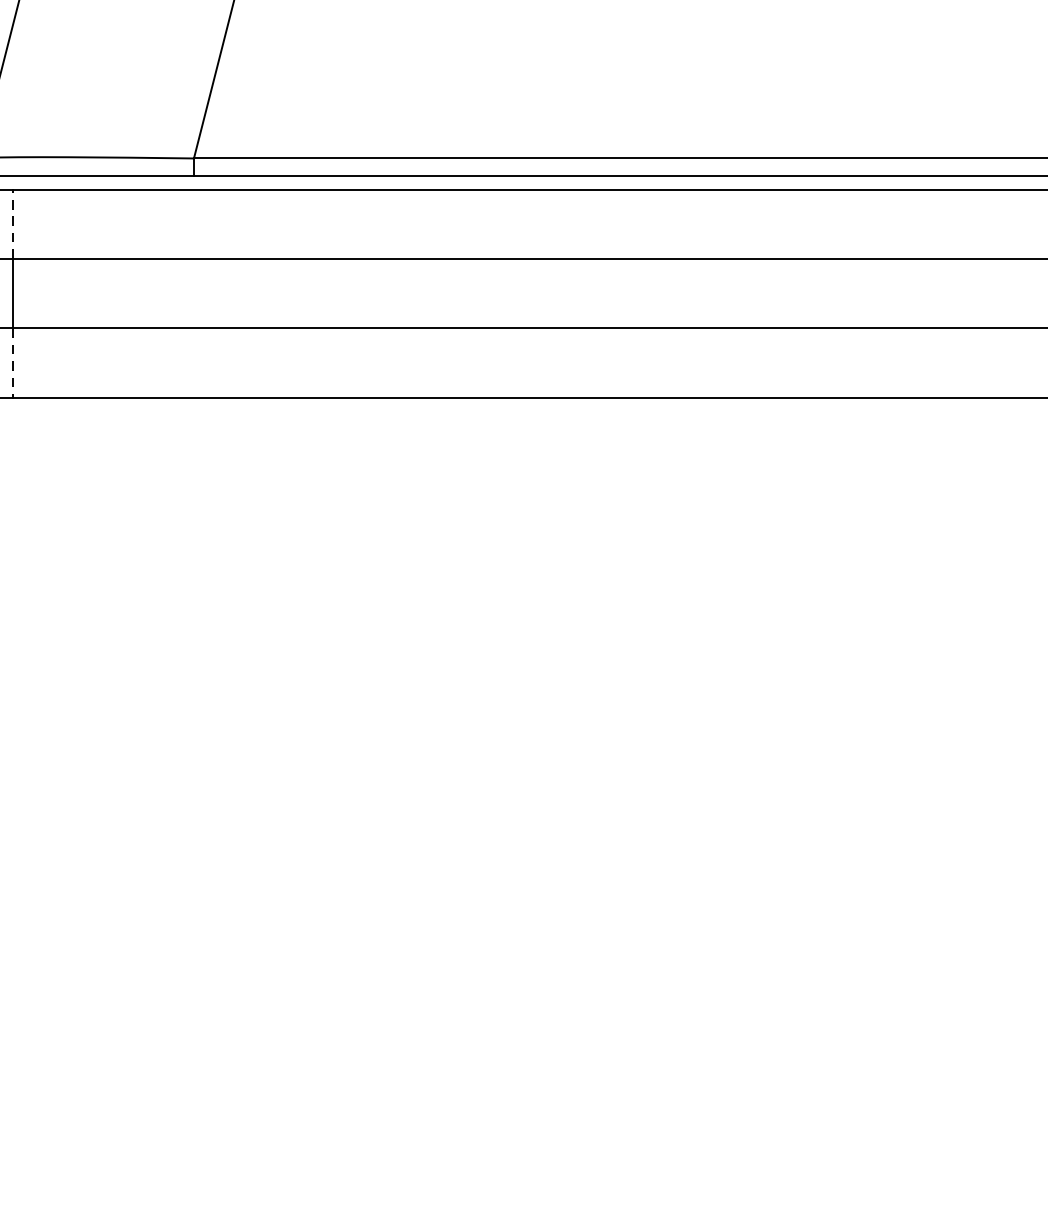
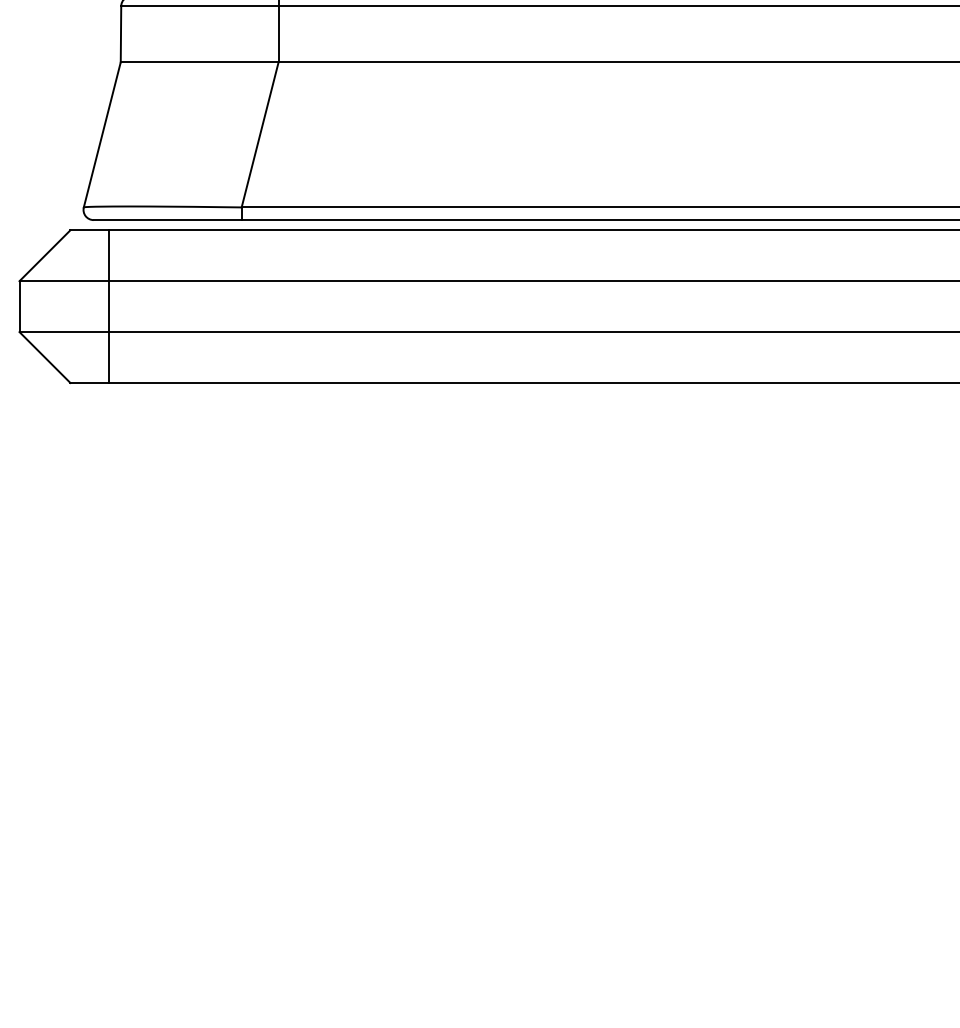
line: (12, 223) -> (108, 255), dashed -> solid
line: (12, 364) -> (108, 358), dashed -> solid

